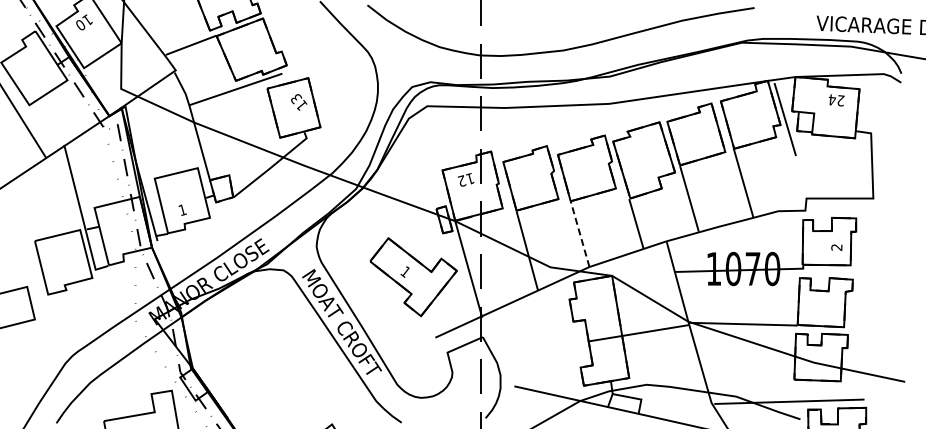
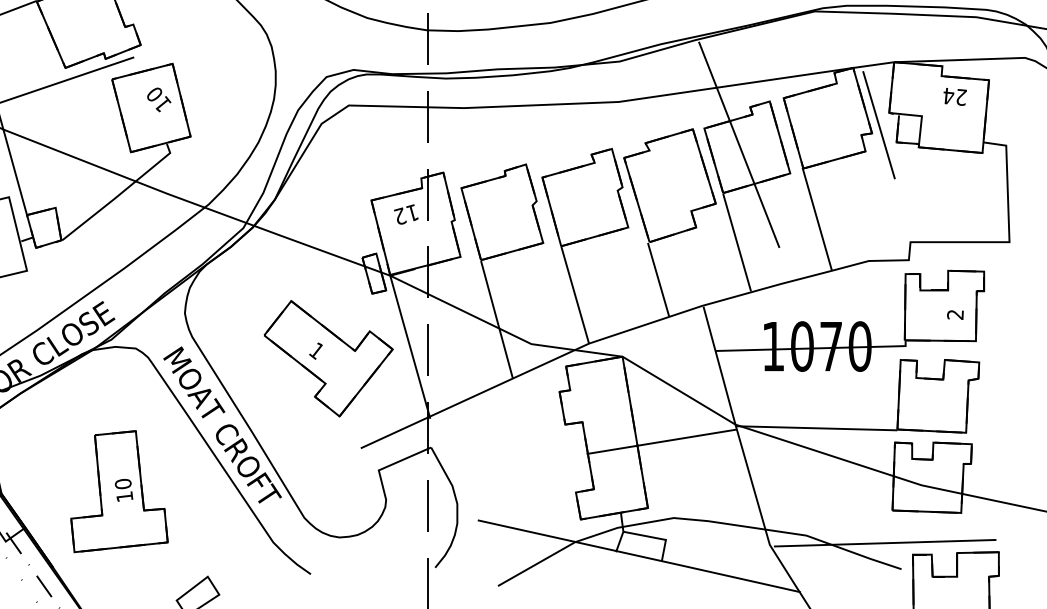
text: (296, 99) -> (155, 95), 13 -> 10
line: (690, 132) -> (738, 144), added
line: (579, 233) -> (574, 293), dashed -> solid
part: (272, 366) -> (119, 490), added

